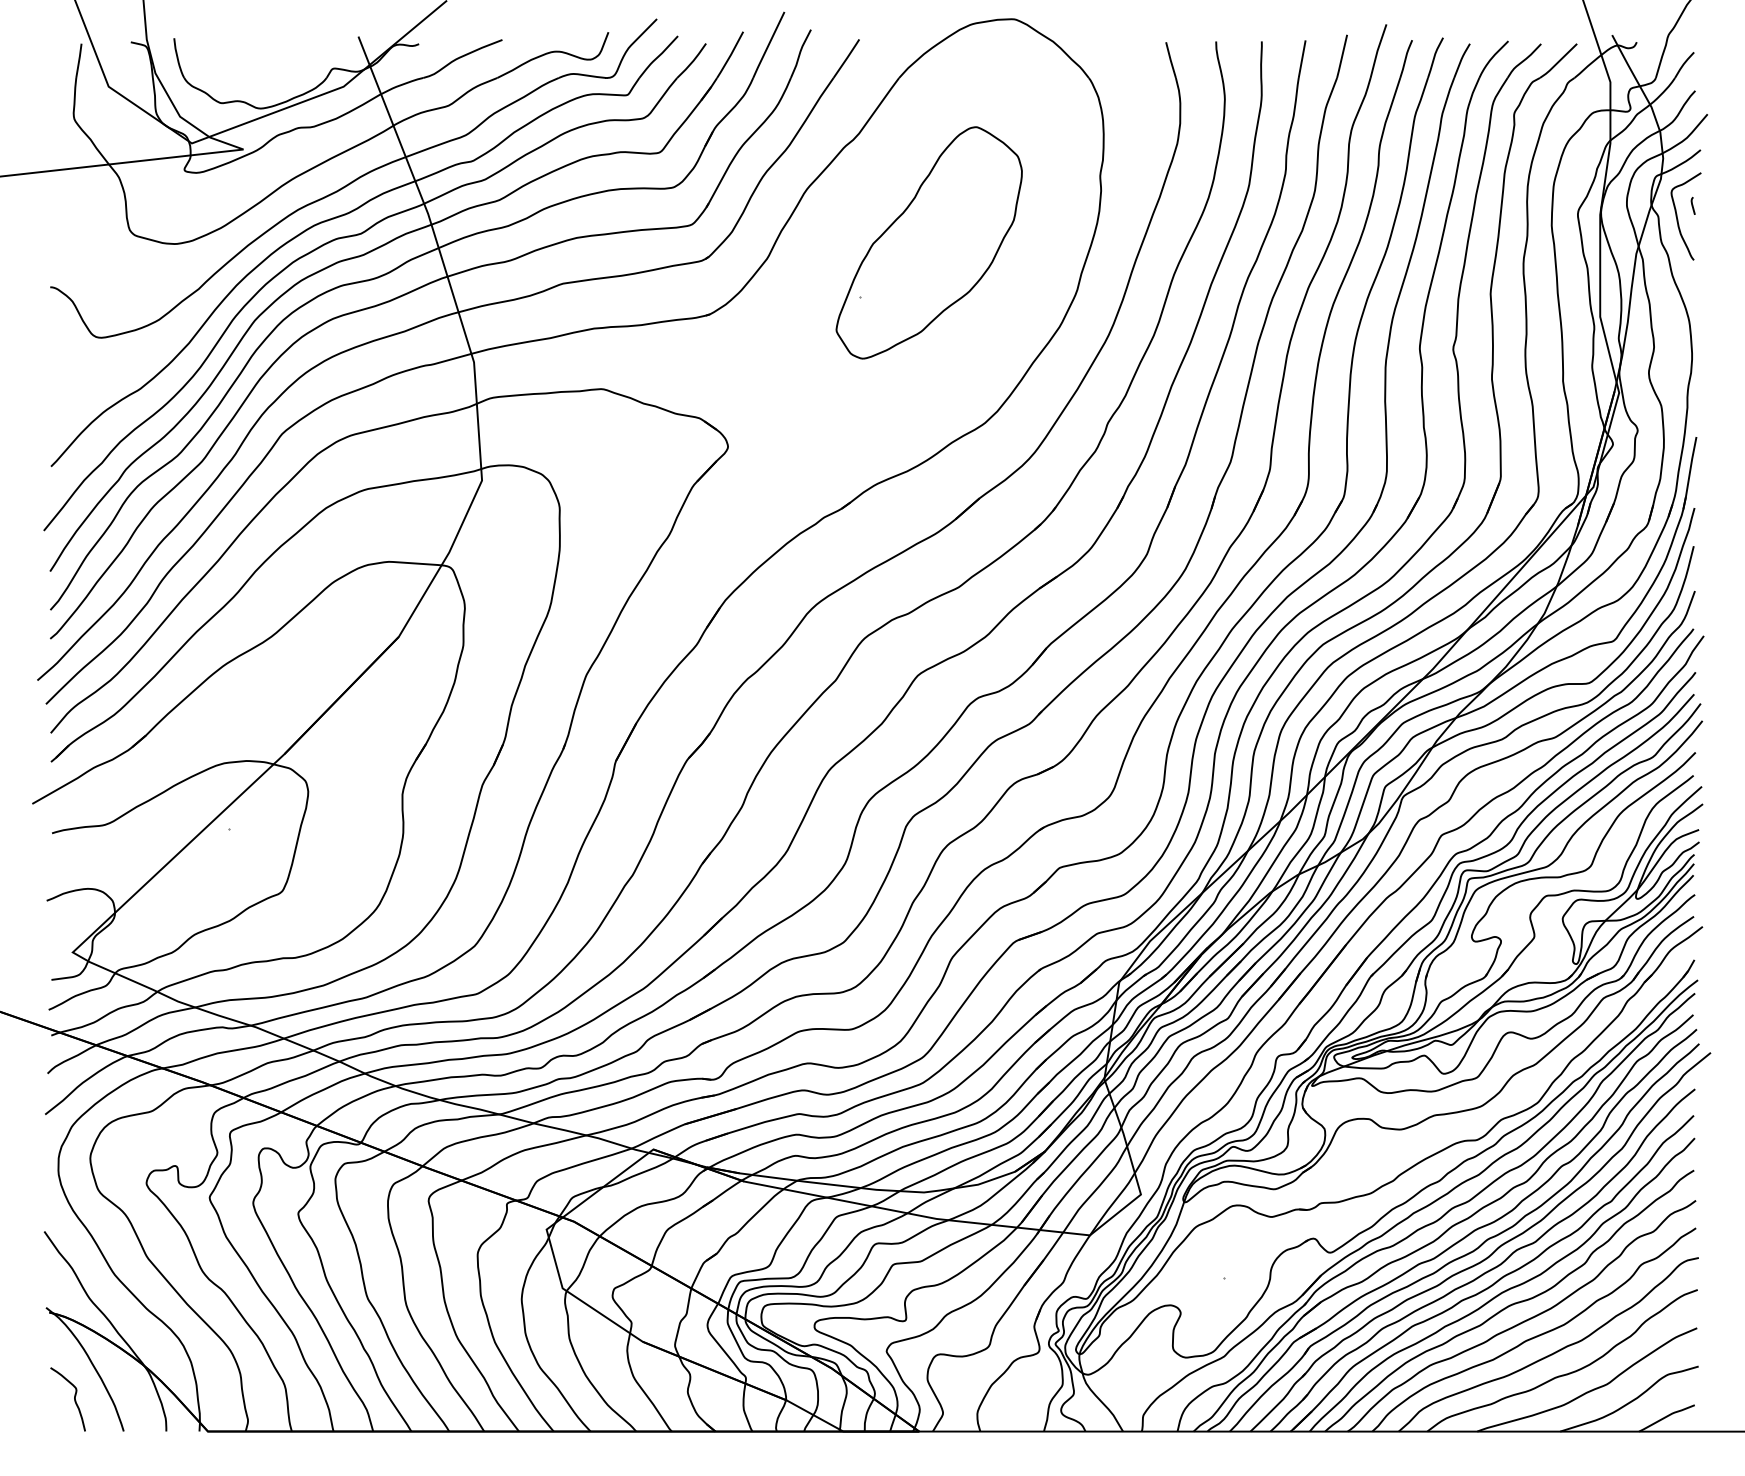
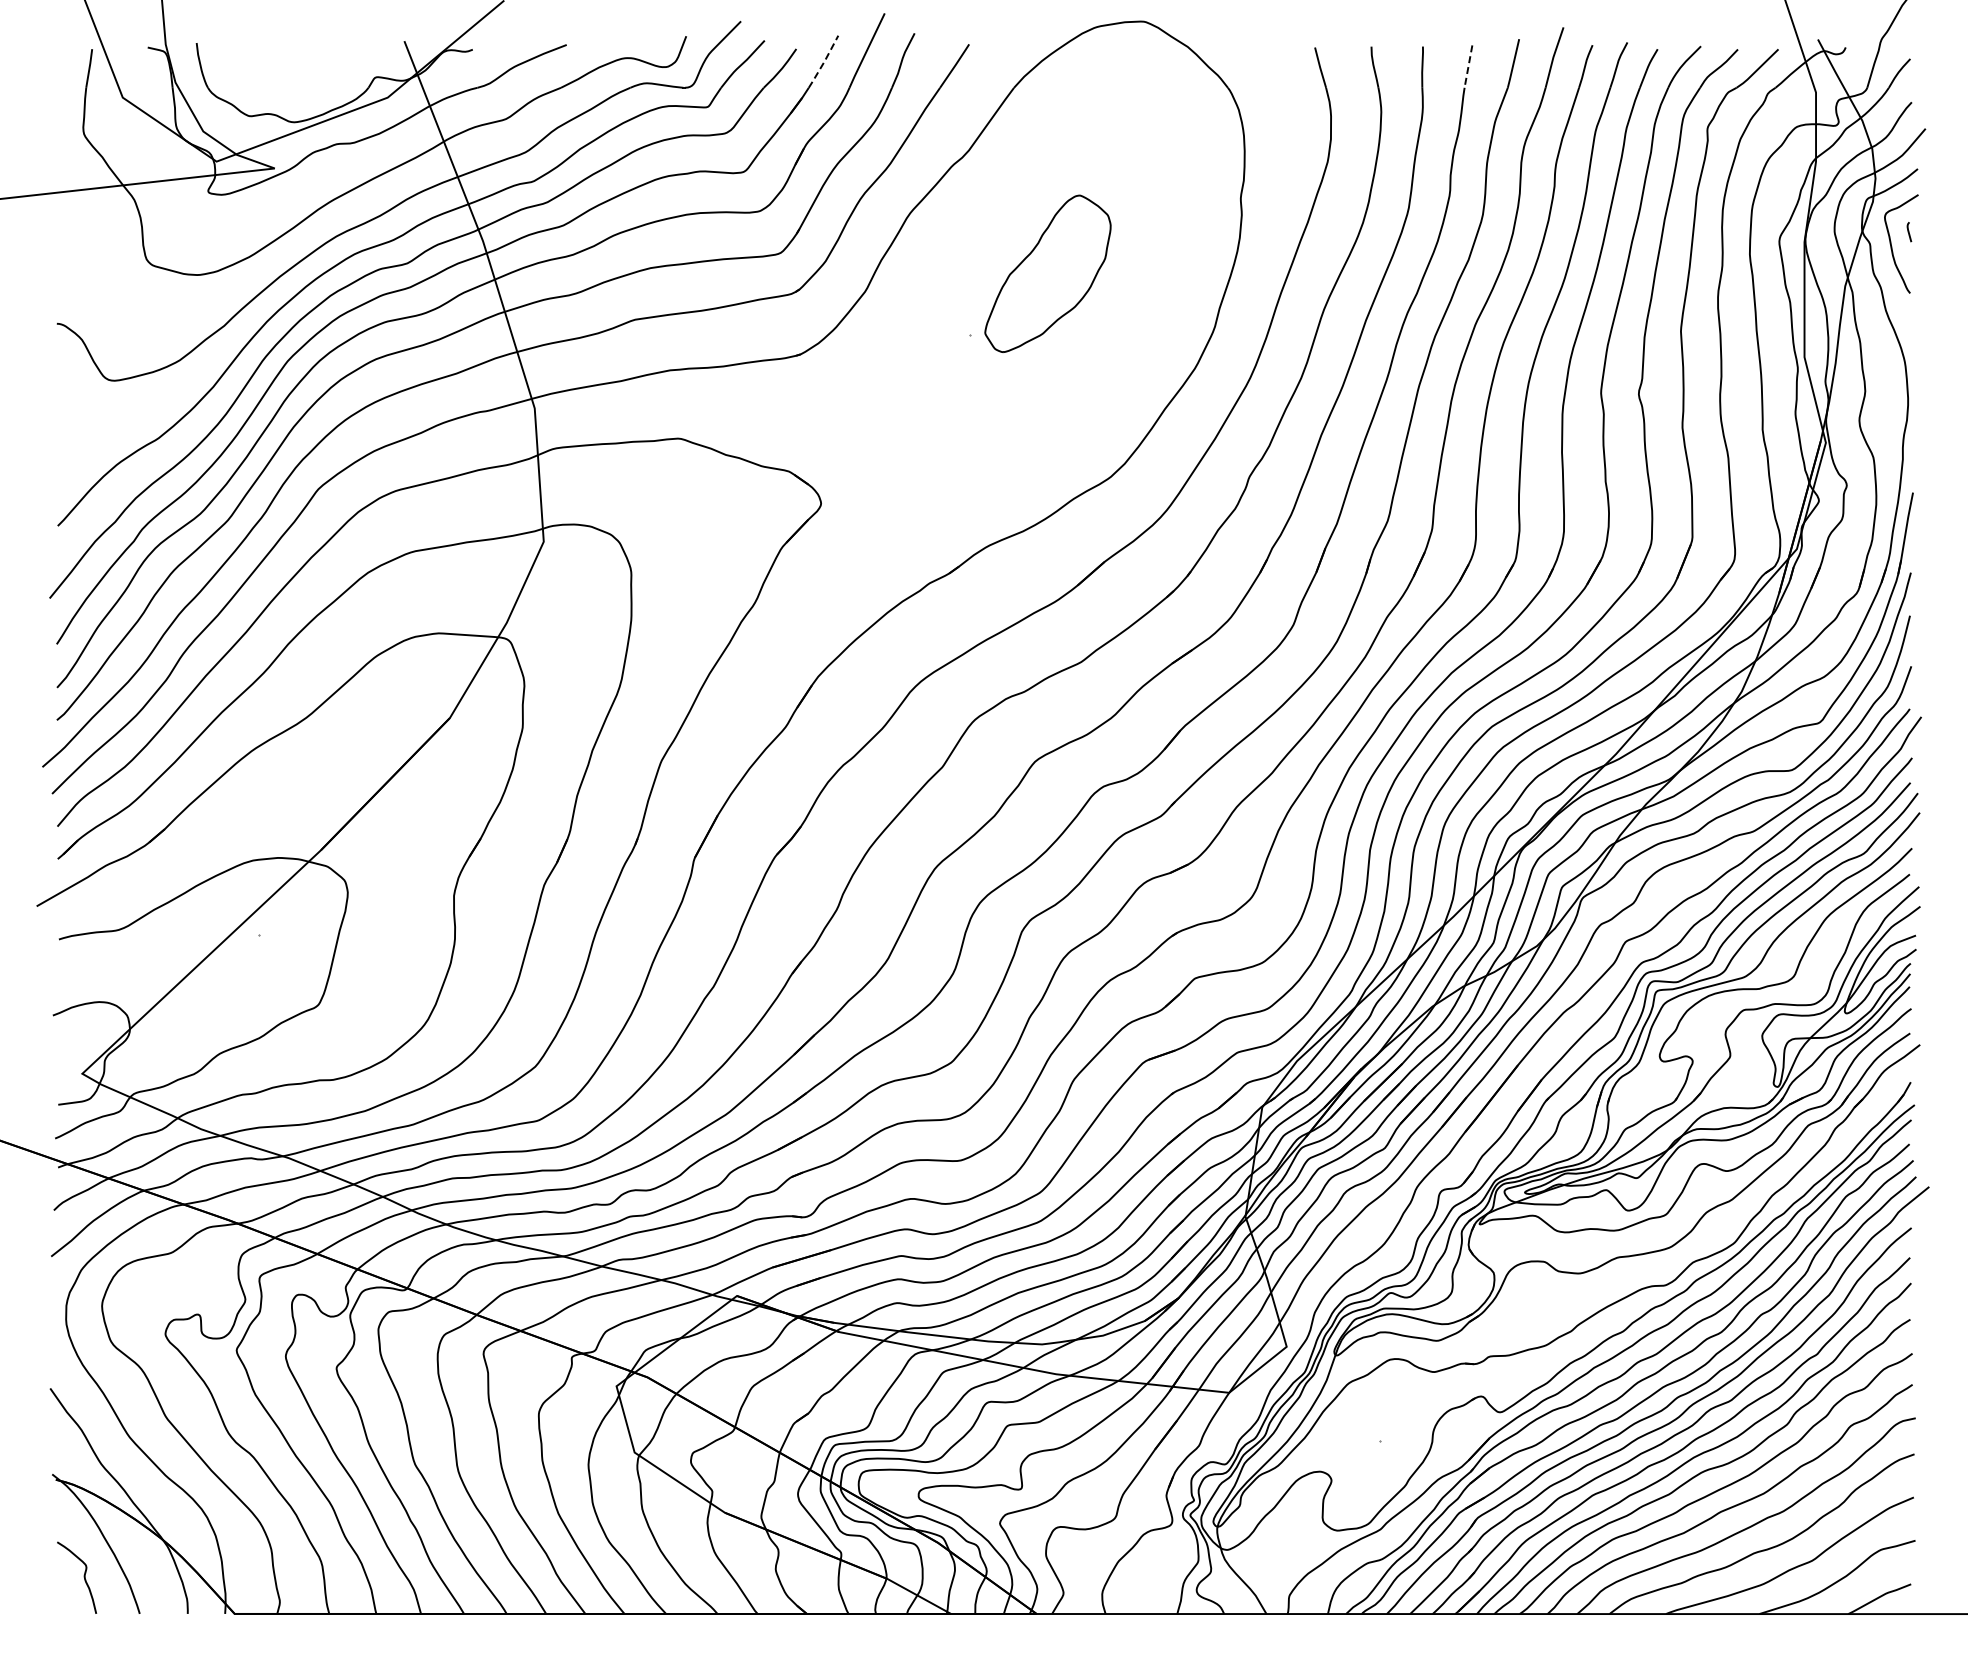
line: (731, 54) -> (824, 61), solid -> dashed
line: (1302, 59) -> (1468, 66), solid -> dashed
part: (928, 242) -> (1047, 273), size x0.6

